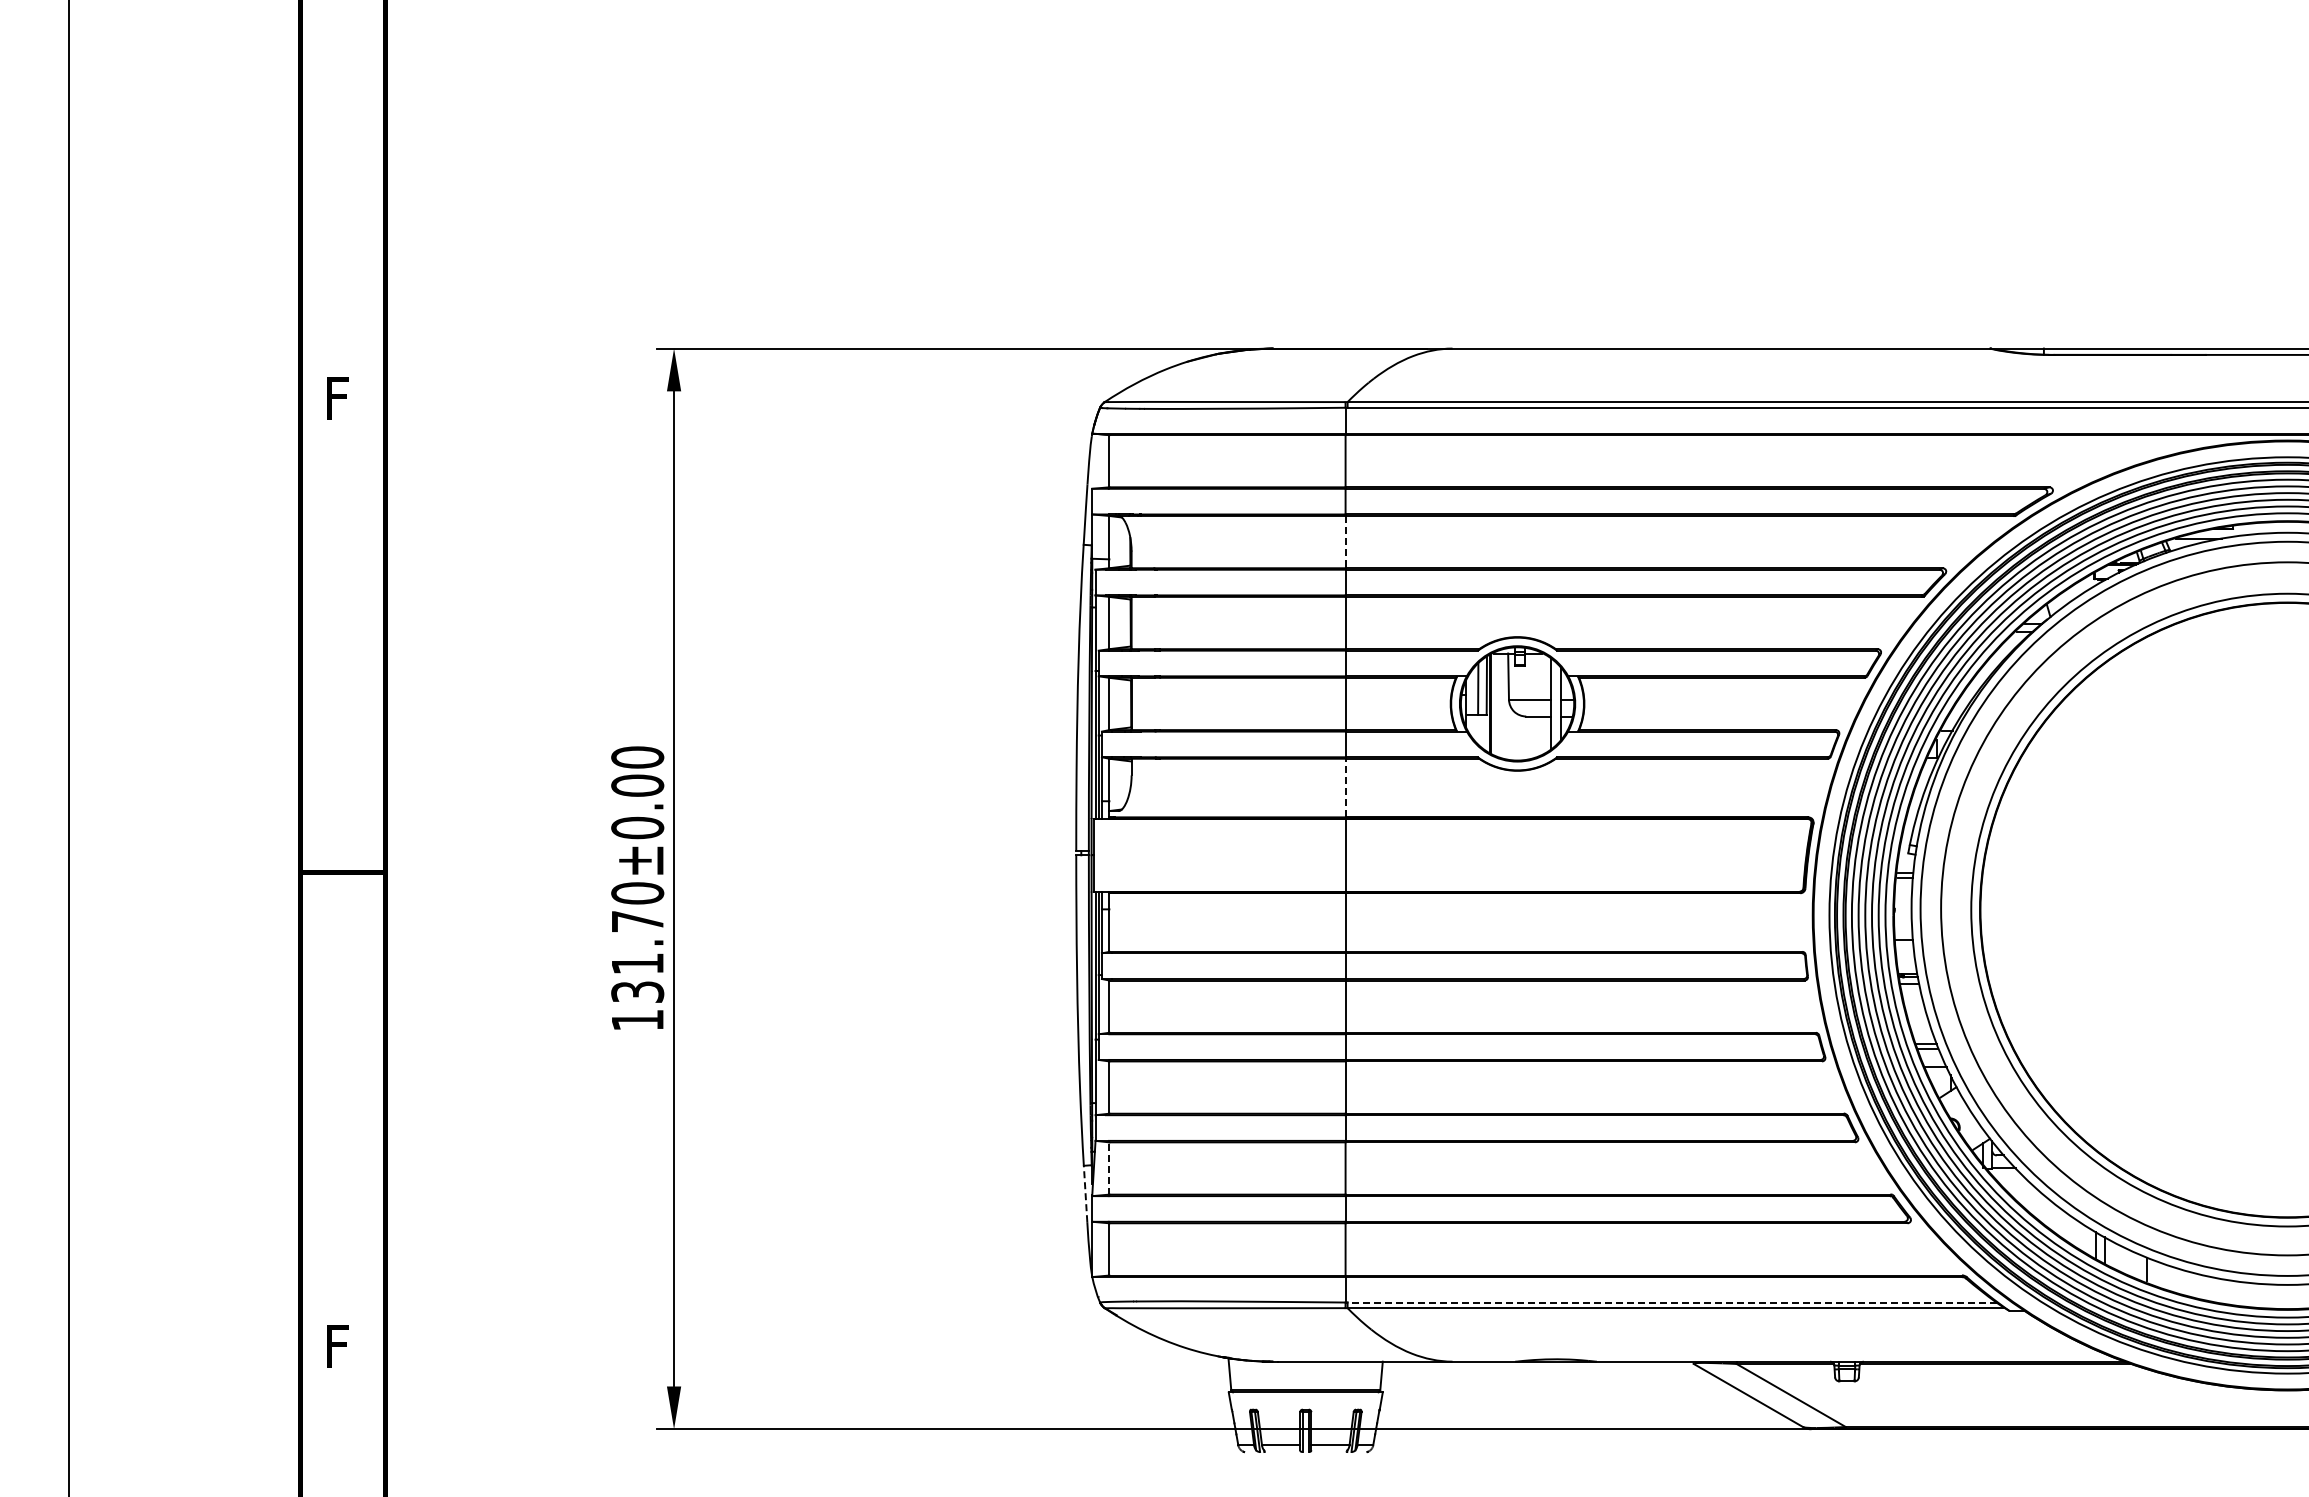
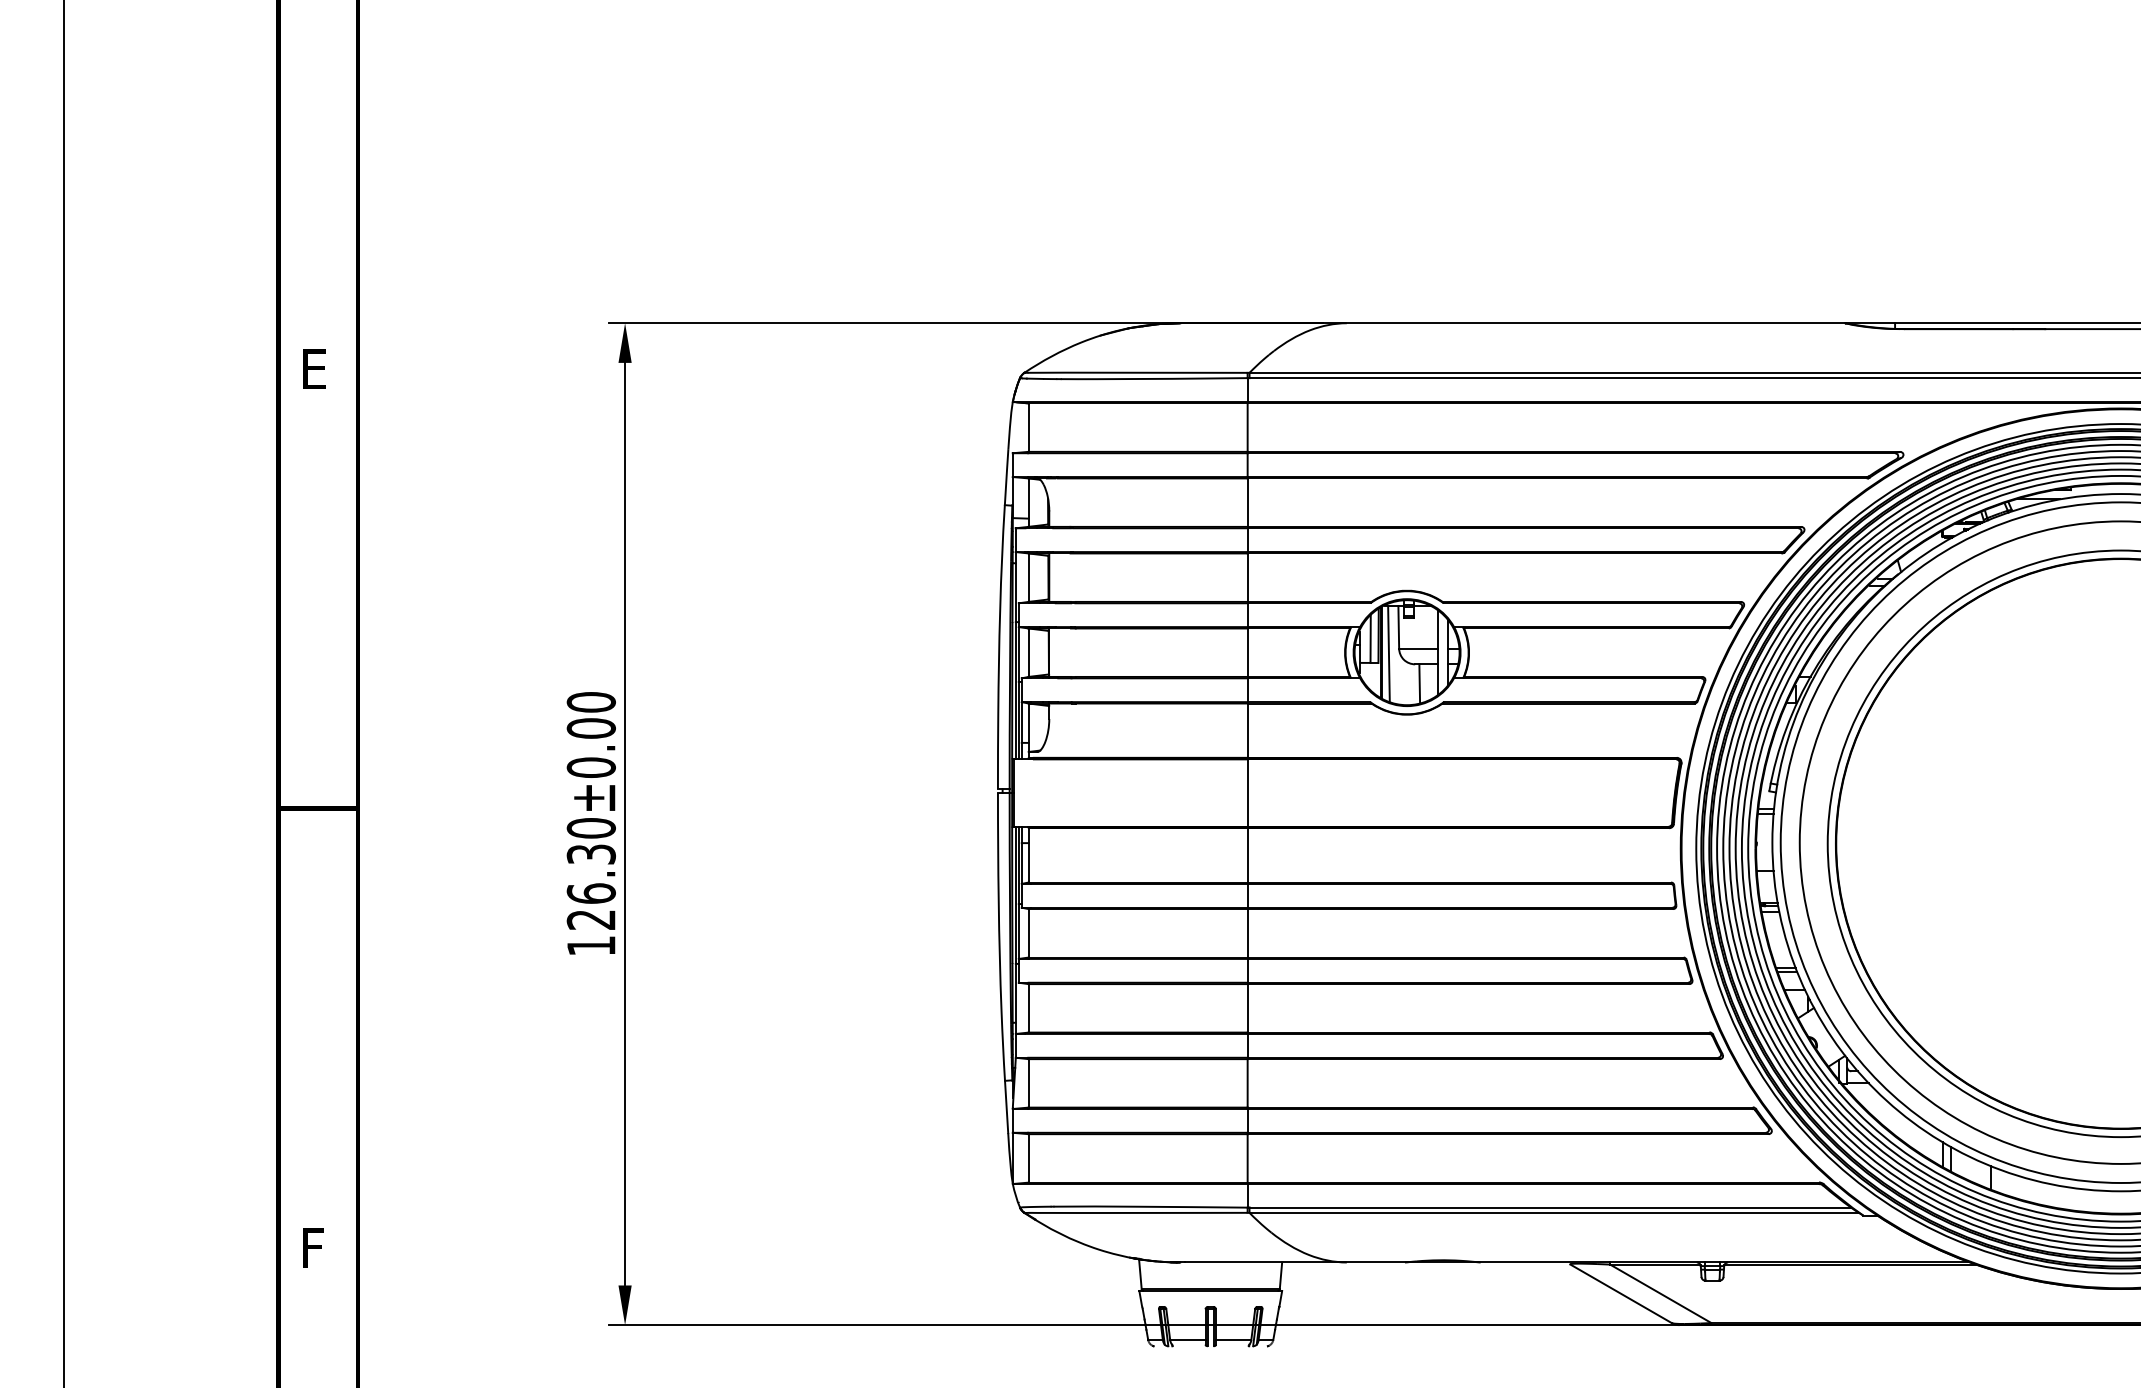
text: (341, 398) -> (316, 369), F -> E
line: (1345, 542) -> (1247, 503), dashed -> solid
line: (1497, 705) -> (1388, 654), added
line: (1530, 737) -> (1419, 683), added
line: (1345, 787) -> (1247, 730), dashed -> solid
text: (637, 956) -> (591, 886), 131.70±0.00 -> 126.30±0.00
line: (1109, 1168) -> (1028, 1083), dashed -> solid
line: (1085, 1193) -> (1006, 1106), dashed -> solid
line: (1671, 1302) -> (1549, 1207), dashed -> solid

